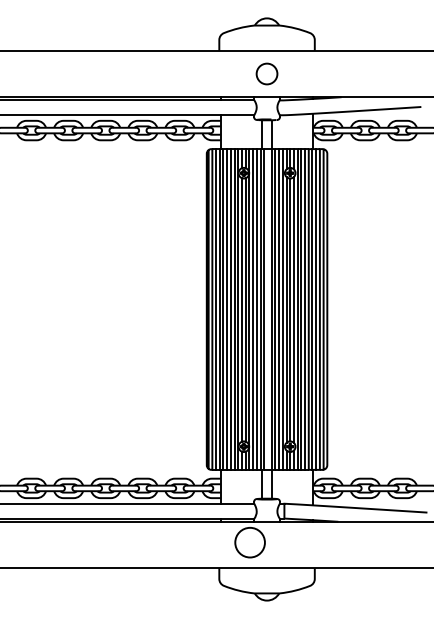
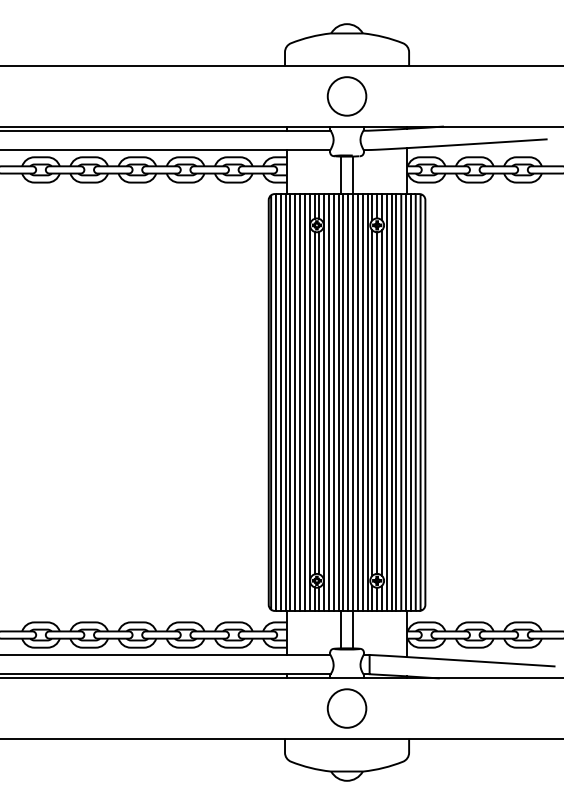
circle: (266, 74) -> (346, 96), size x1.43
line: (268, 309) -> (348, 402), added
circle: (249, 542) -> (346, 708), moved

